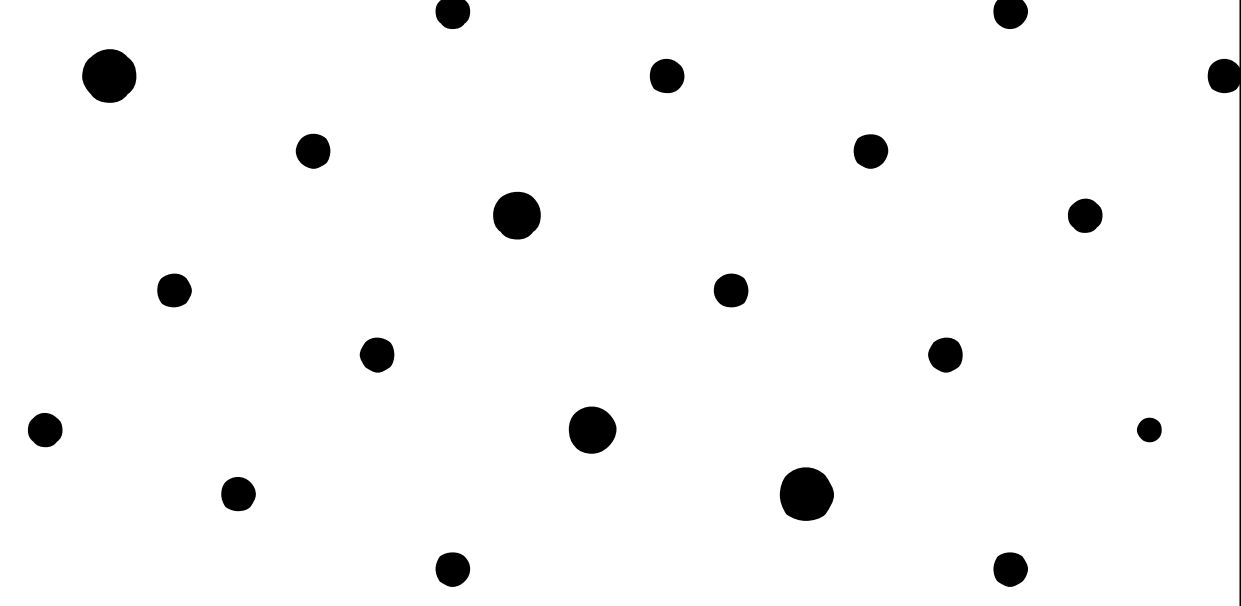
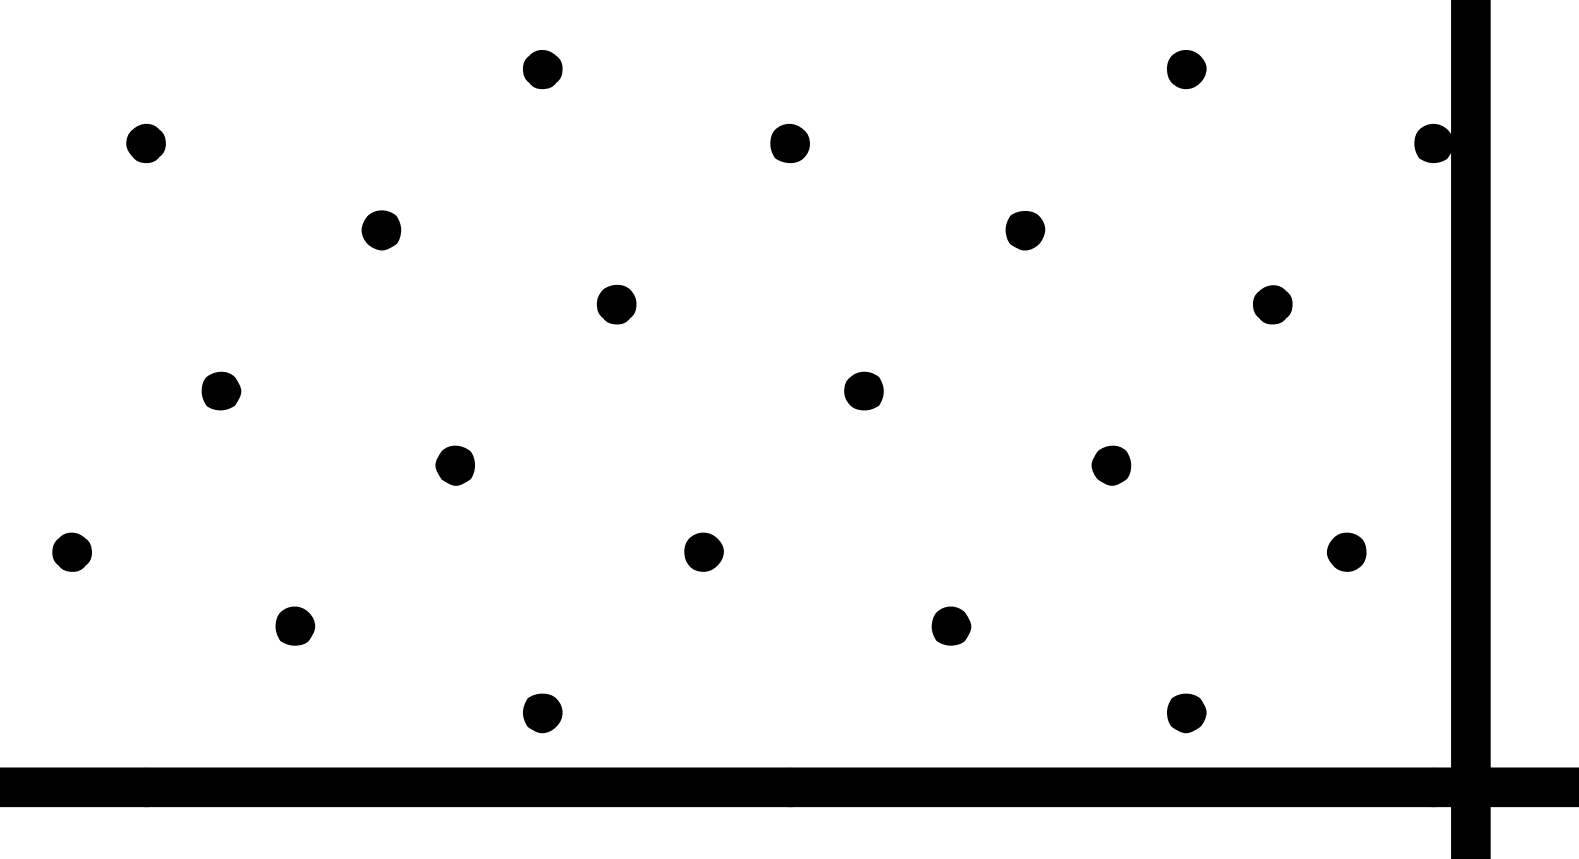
part: (108, 76) -> (145, 143), size x0.62
part: (516, 215) -> (616, 304), size x0.71
part: (592, 429) -> (703, 551), size x0.71
part: (1149, 429) -> (1346, 551), size x1.43
part: (806, 493) -> (951, 625), size x0.62

